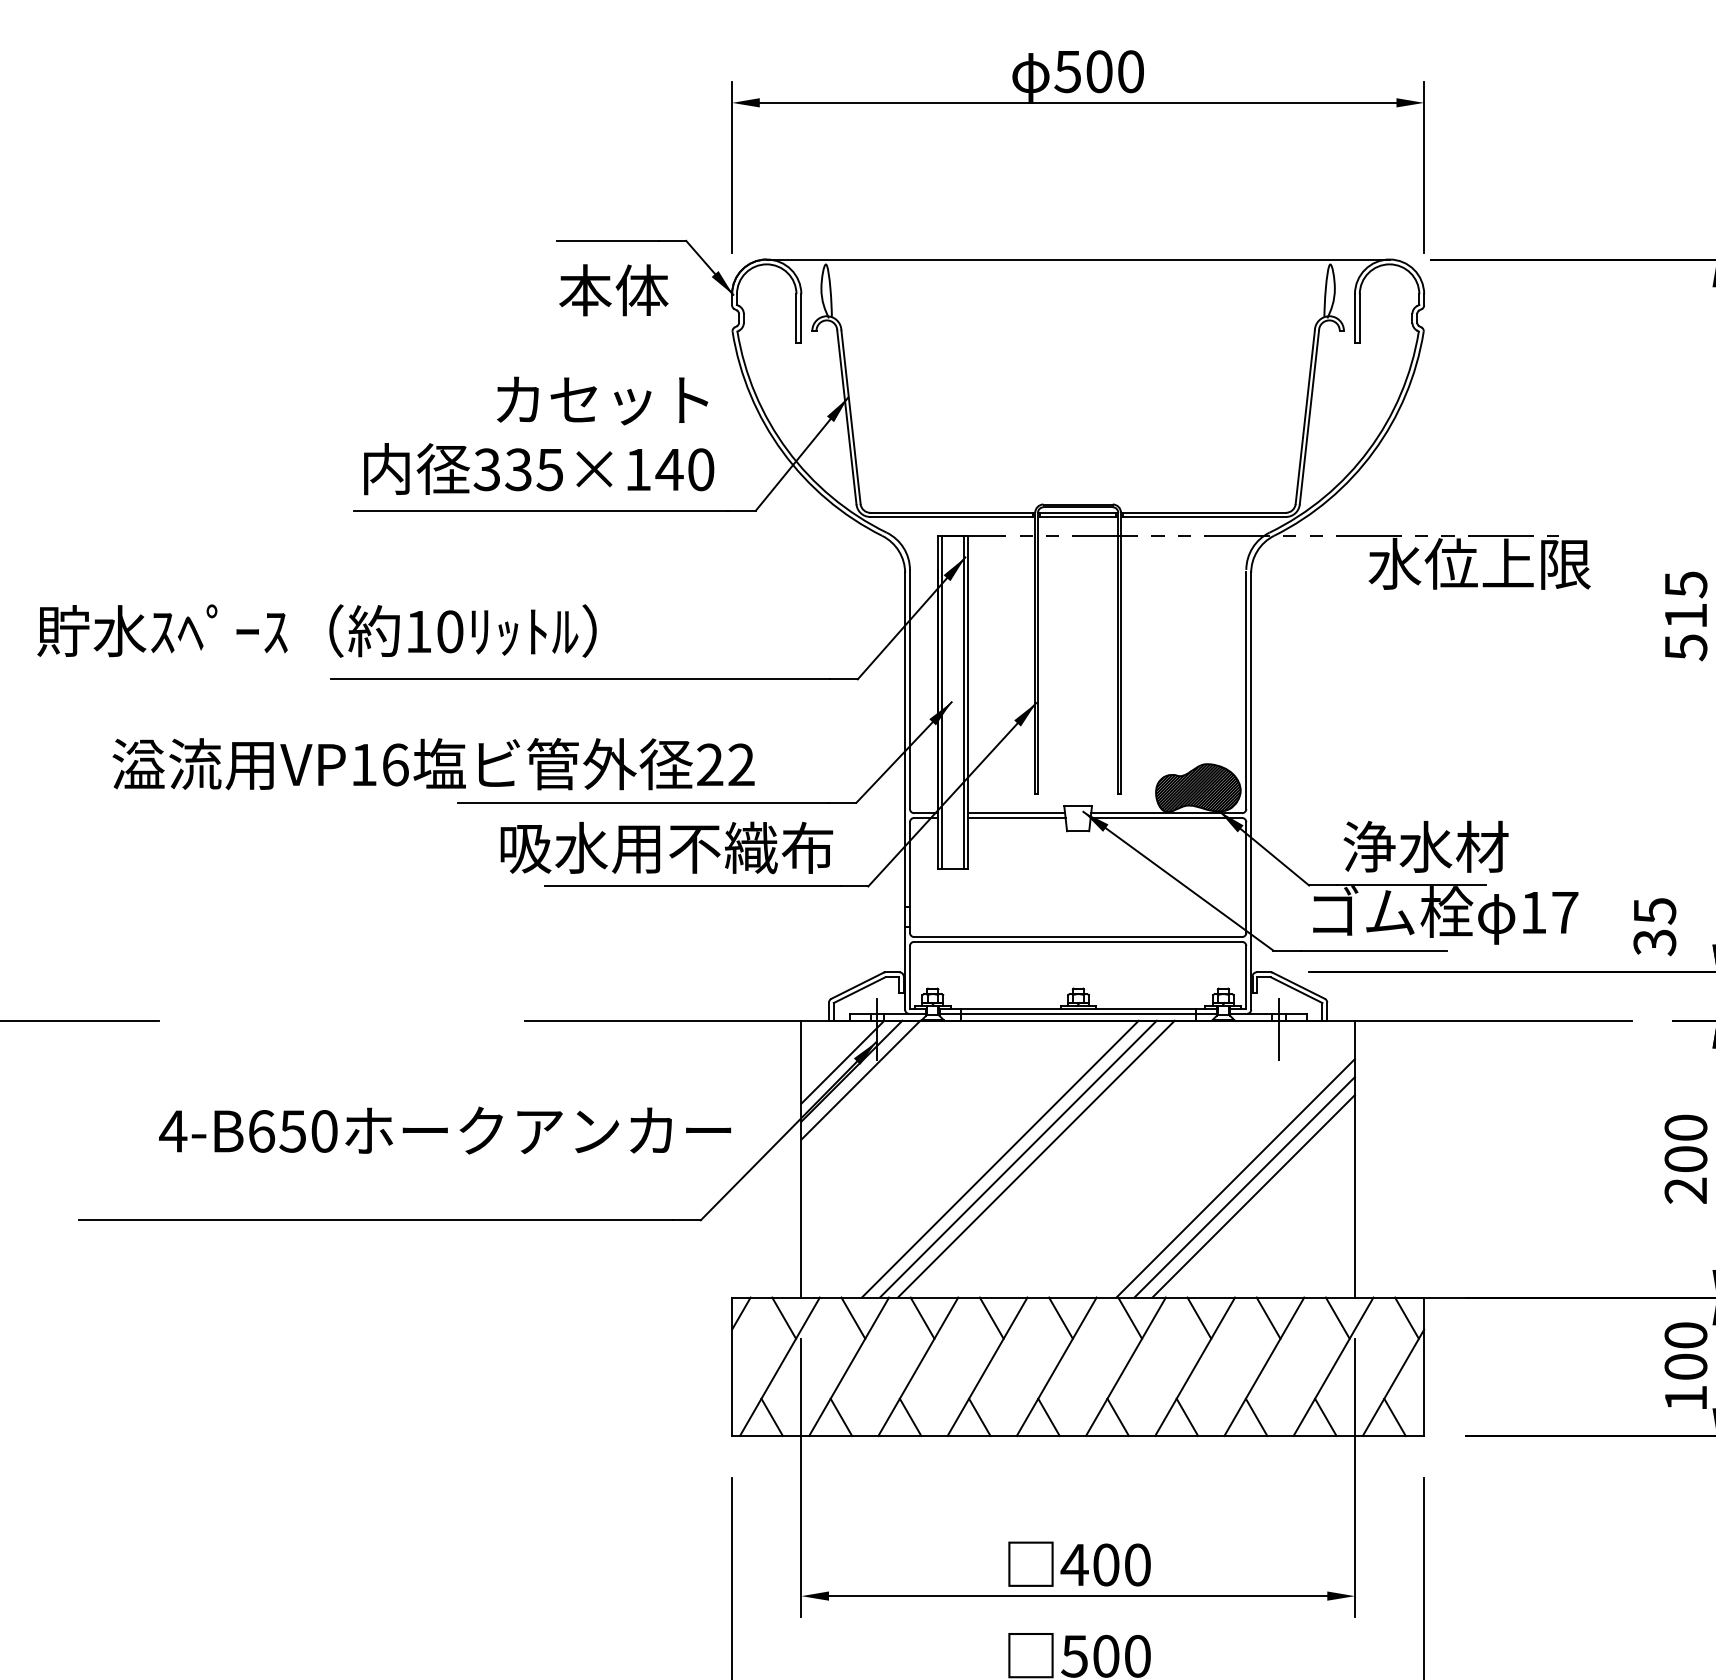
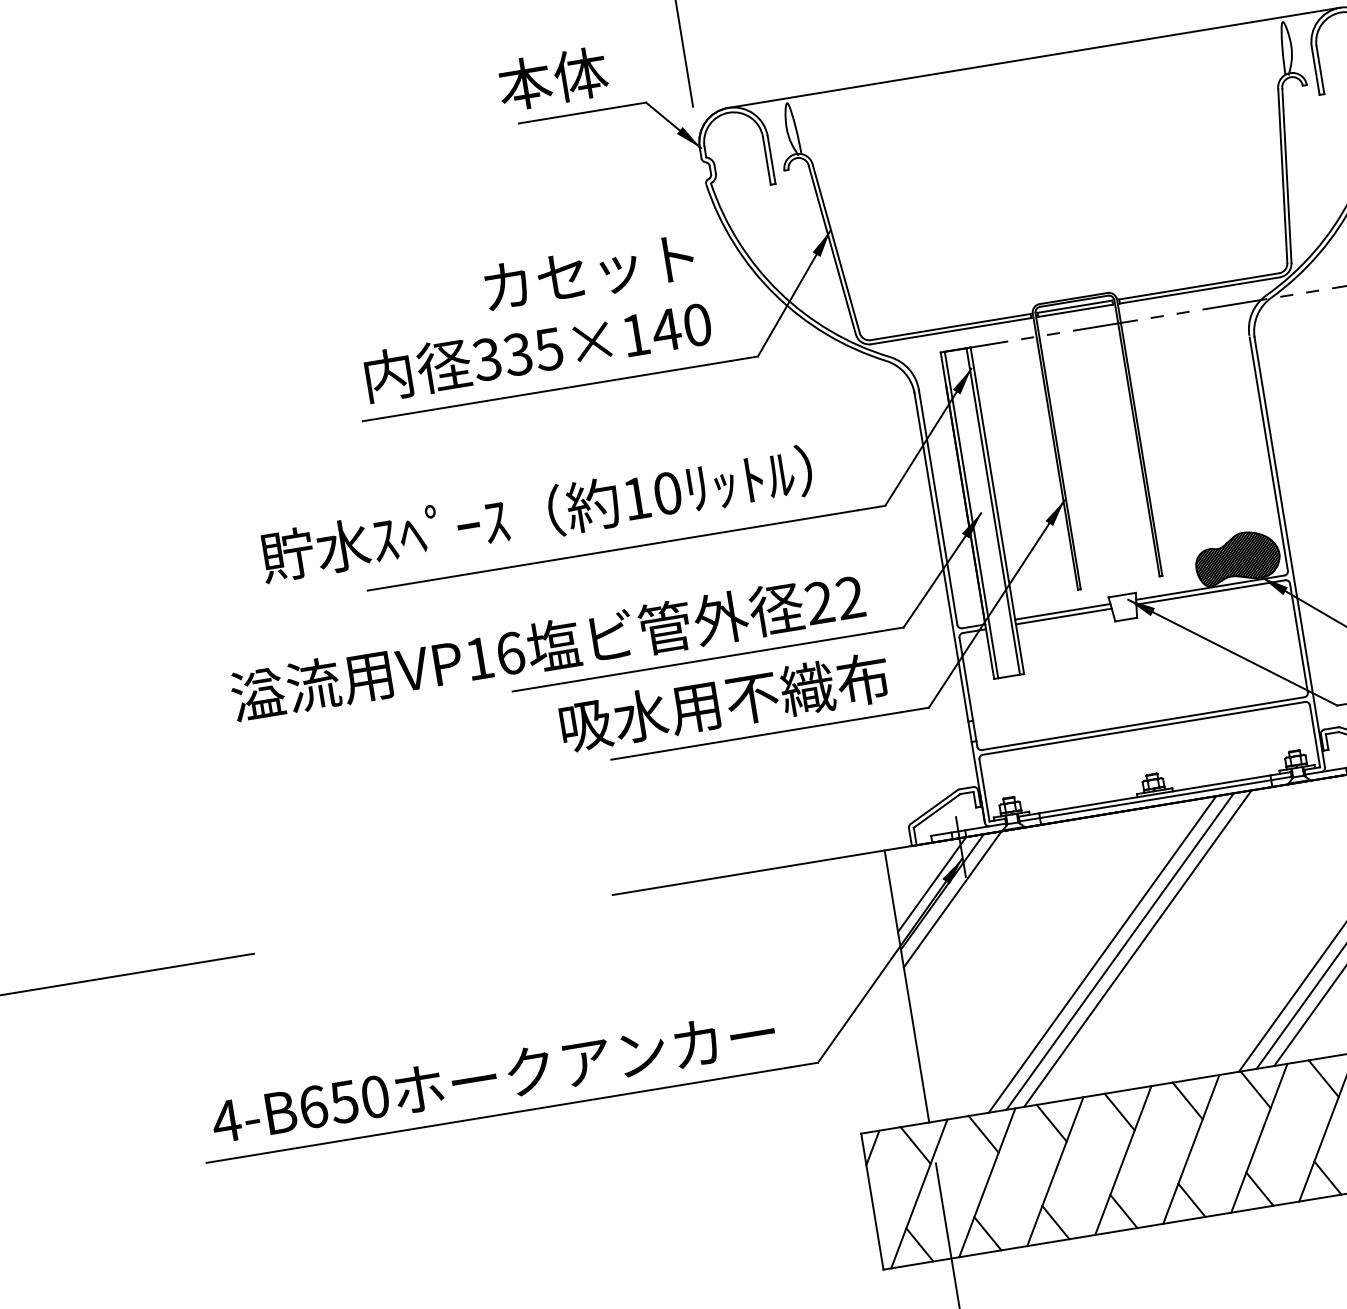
text: (613, 290) -> (552, 79), moved
text: (316, 630) -> (536, 513), moved
text: (433, 764) -> (547, 647), moved
text: (445, 1130) -> (494, 1076), moved

